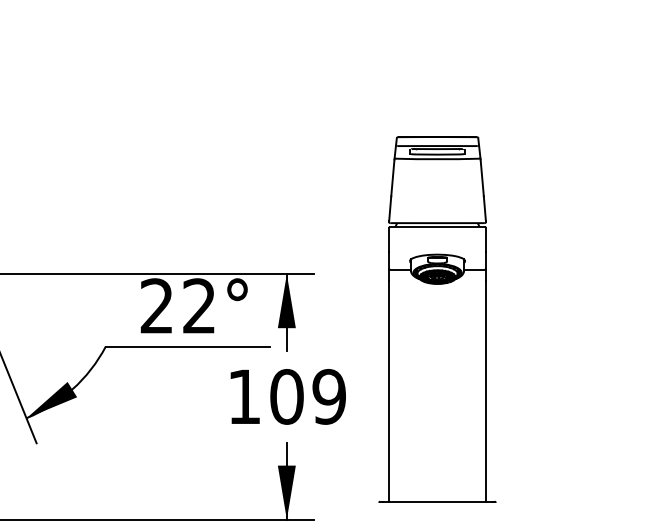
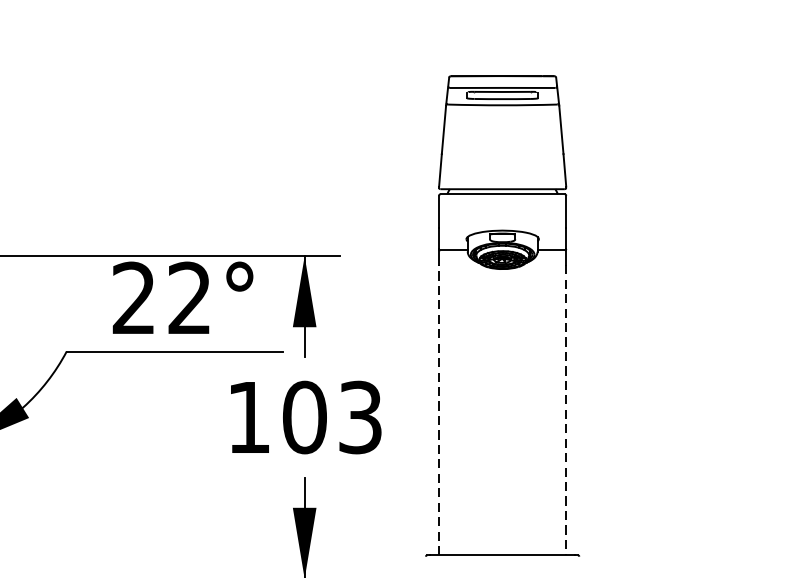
line: (389, 390) -> (439, 409), solid -> dashed
line: (485, 391) -> (565, 410), solid -> dashed
text: (328, 396) -> (359, 417), 109 -> 103

